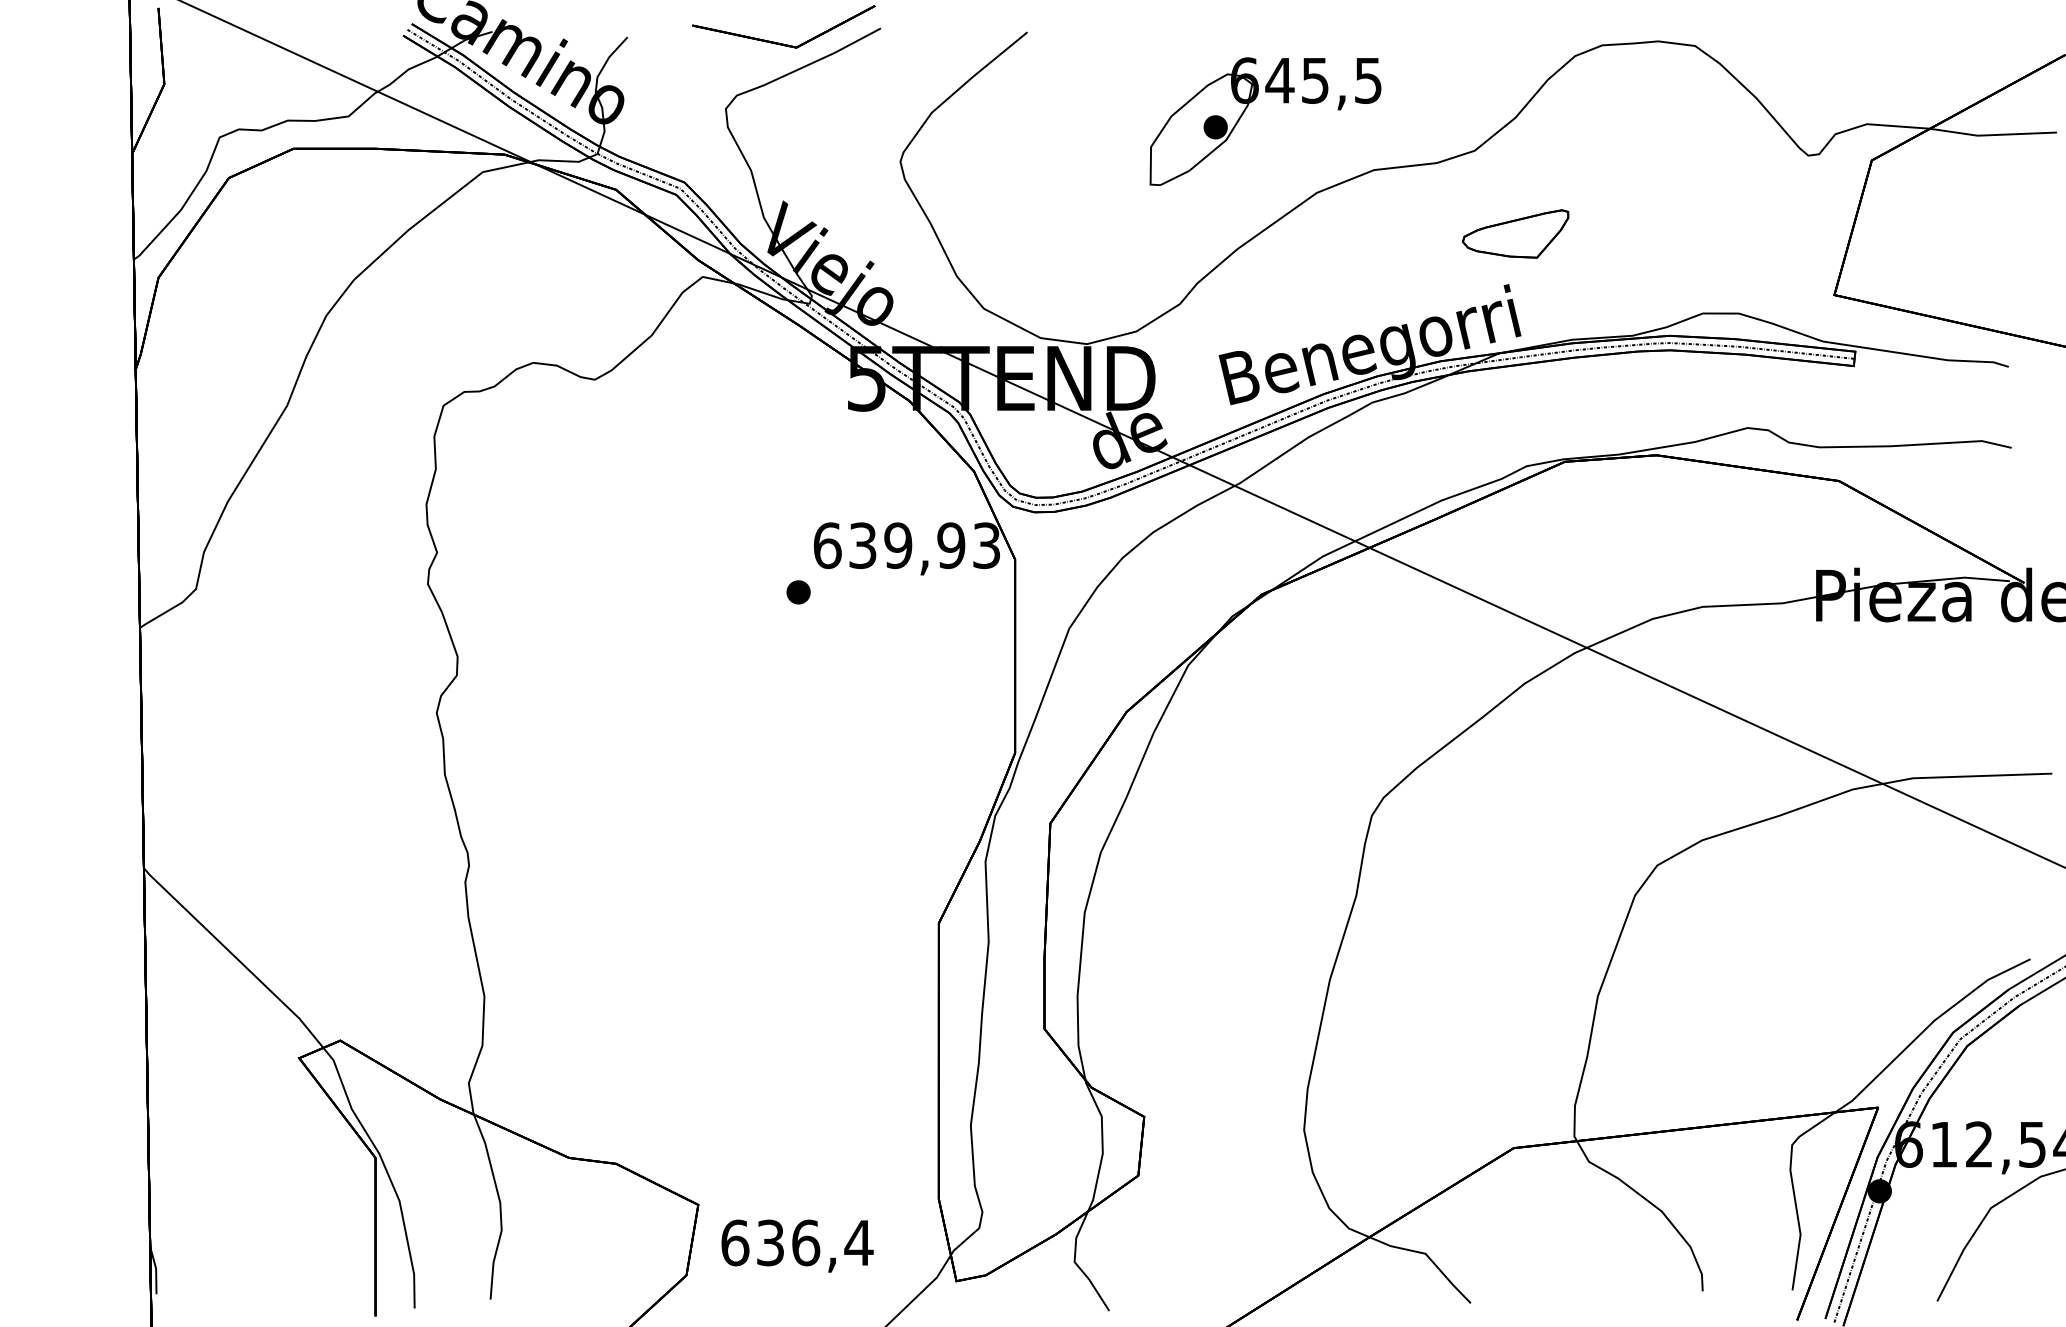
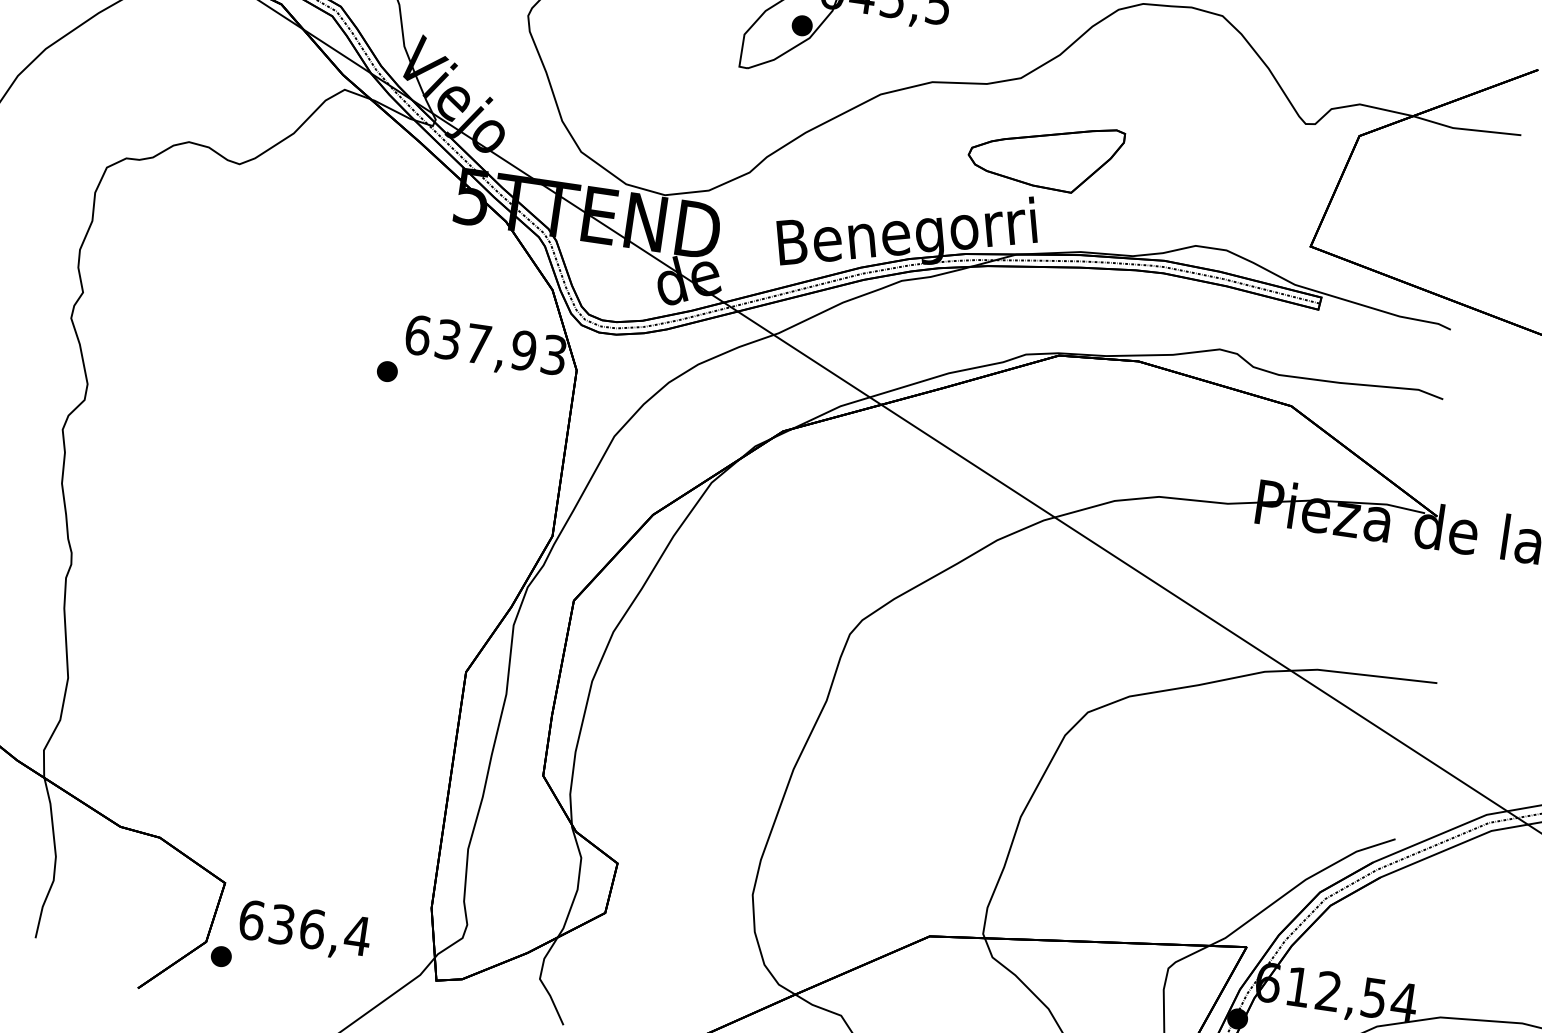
part: (1515, 233) -> (1045, 154), size x1.67
text: (898, 545) -> (478, 343), 639,93 -> 637,93
part: (706, 1289) -> (221, 956), added

